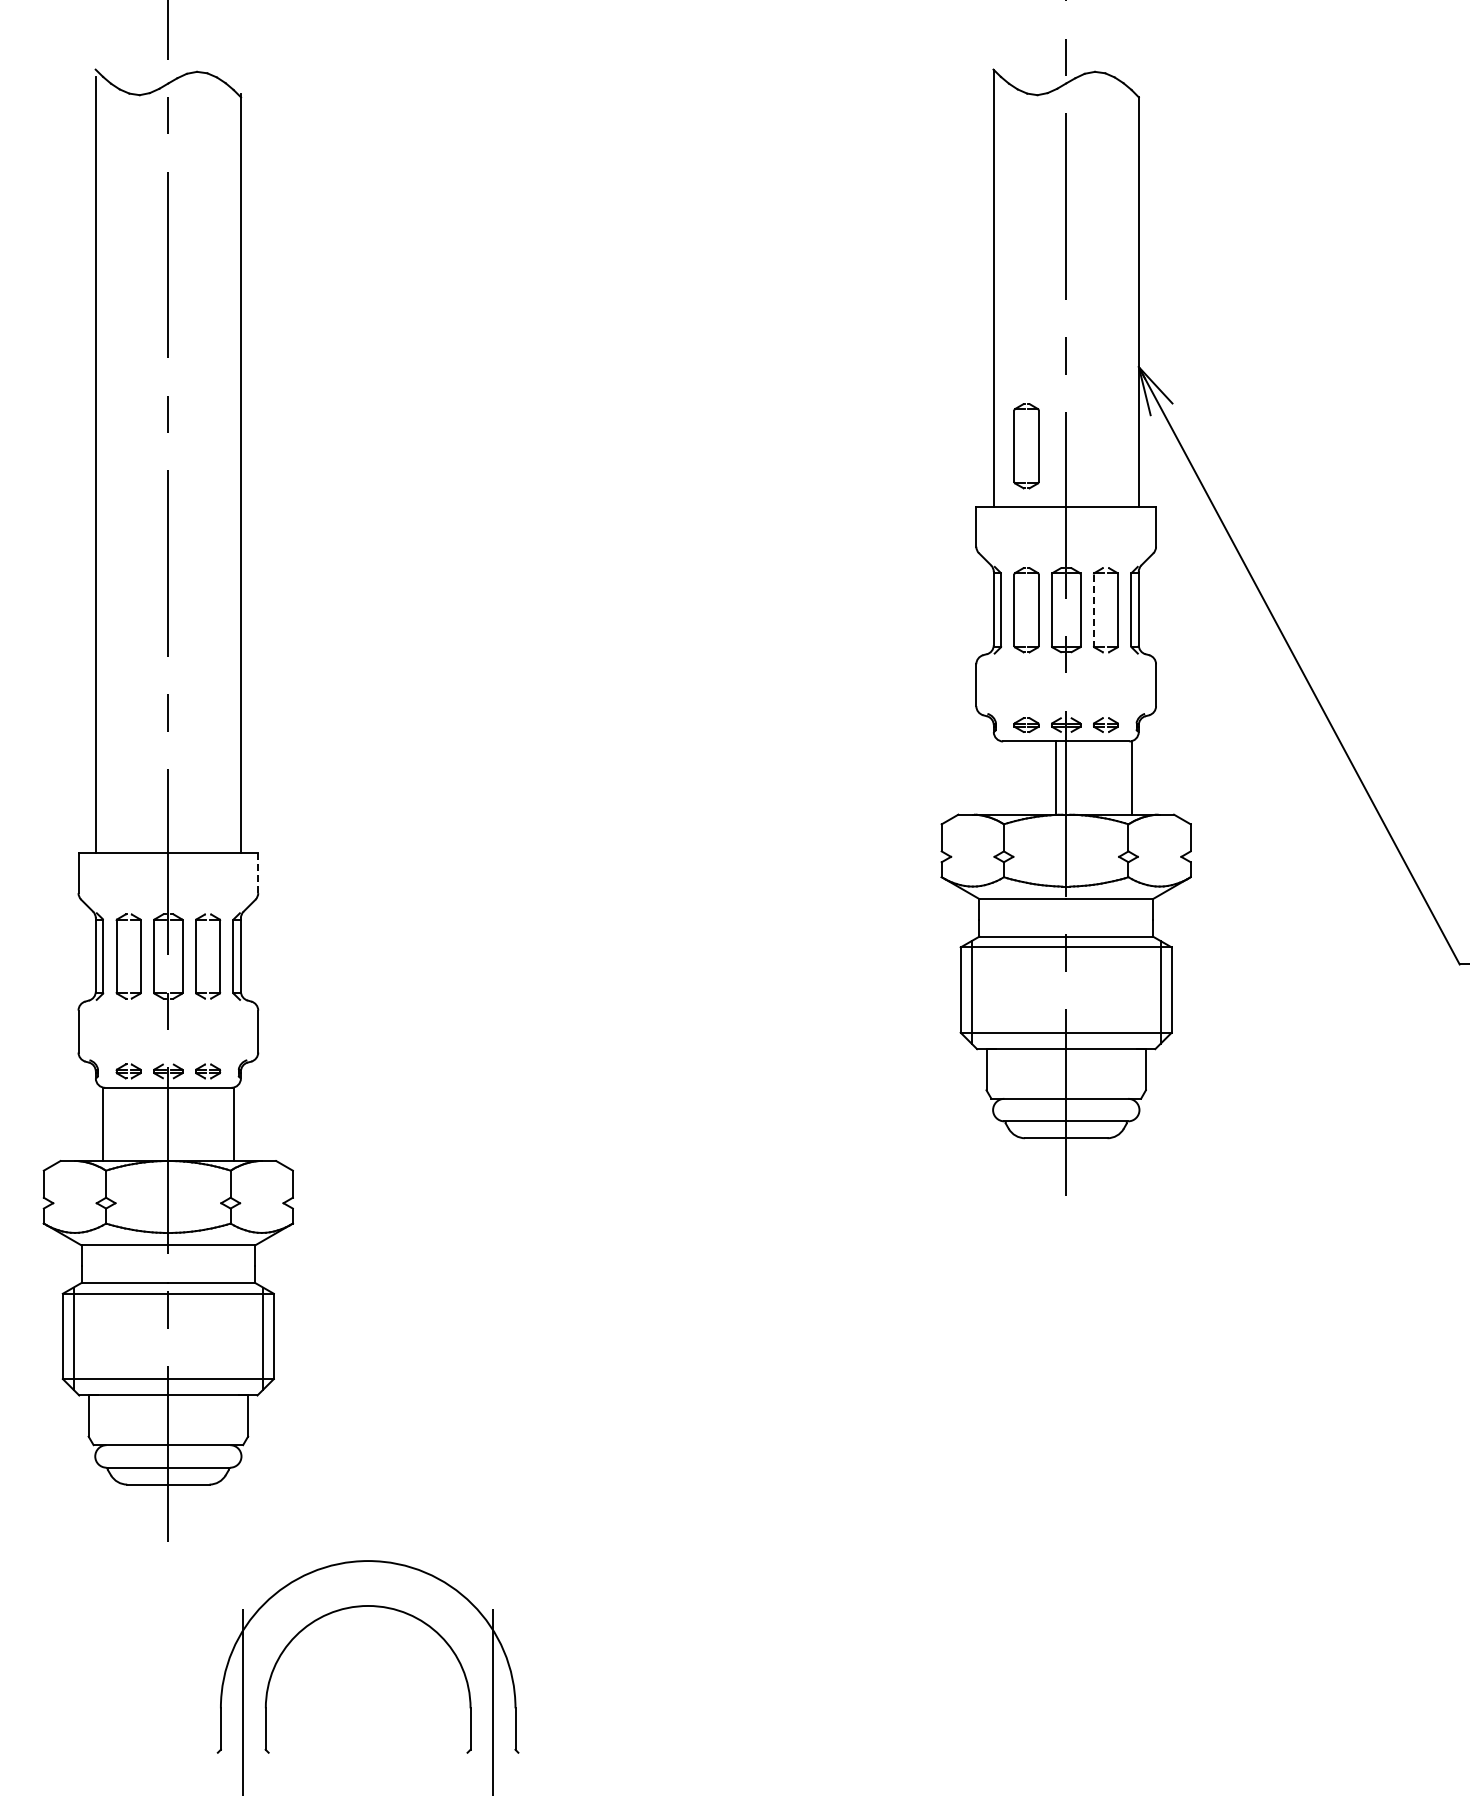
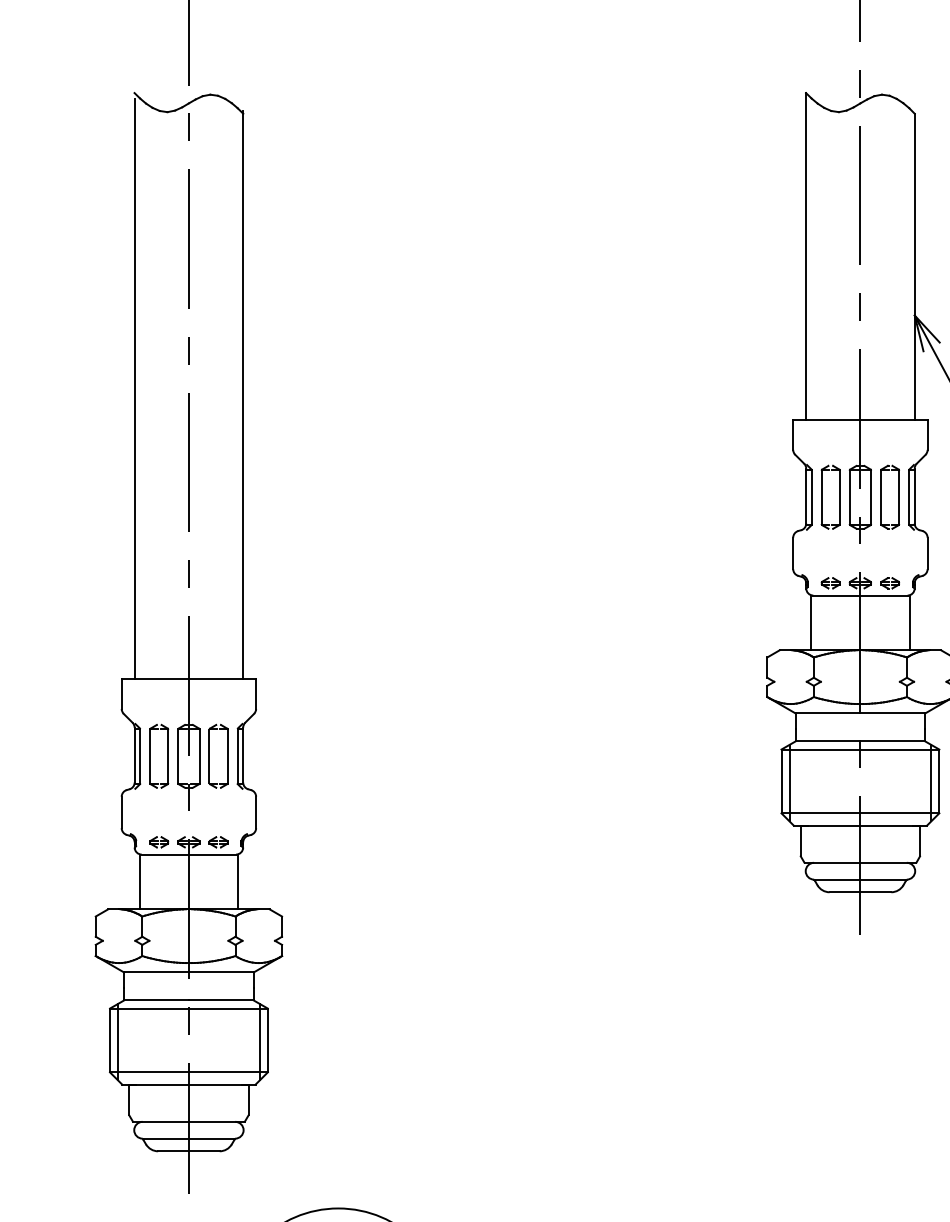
part: (1014, 446) -> (821, 374), removed
line: (1093, 610) -> (880, 497), dashed -> solid
line: (1055, 777) -> (811, 622), moved
line: (258, 873) -> (256, 694), dashed -> solid

